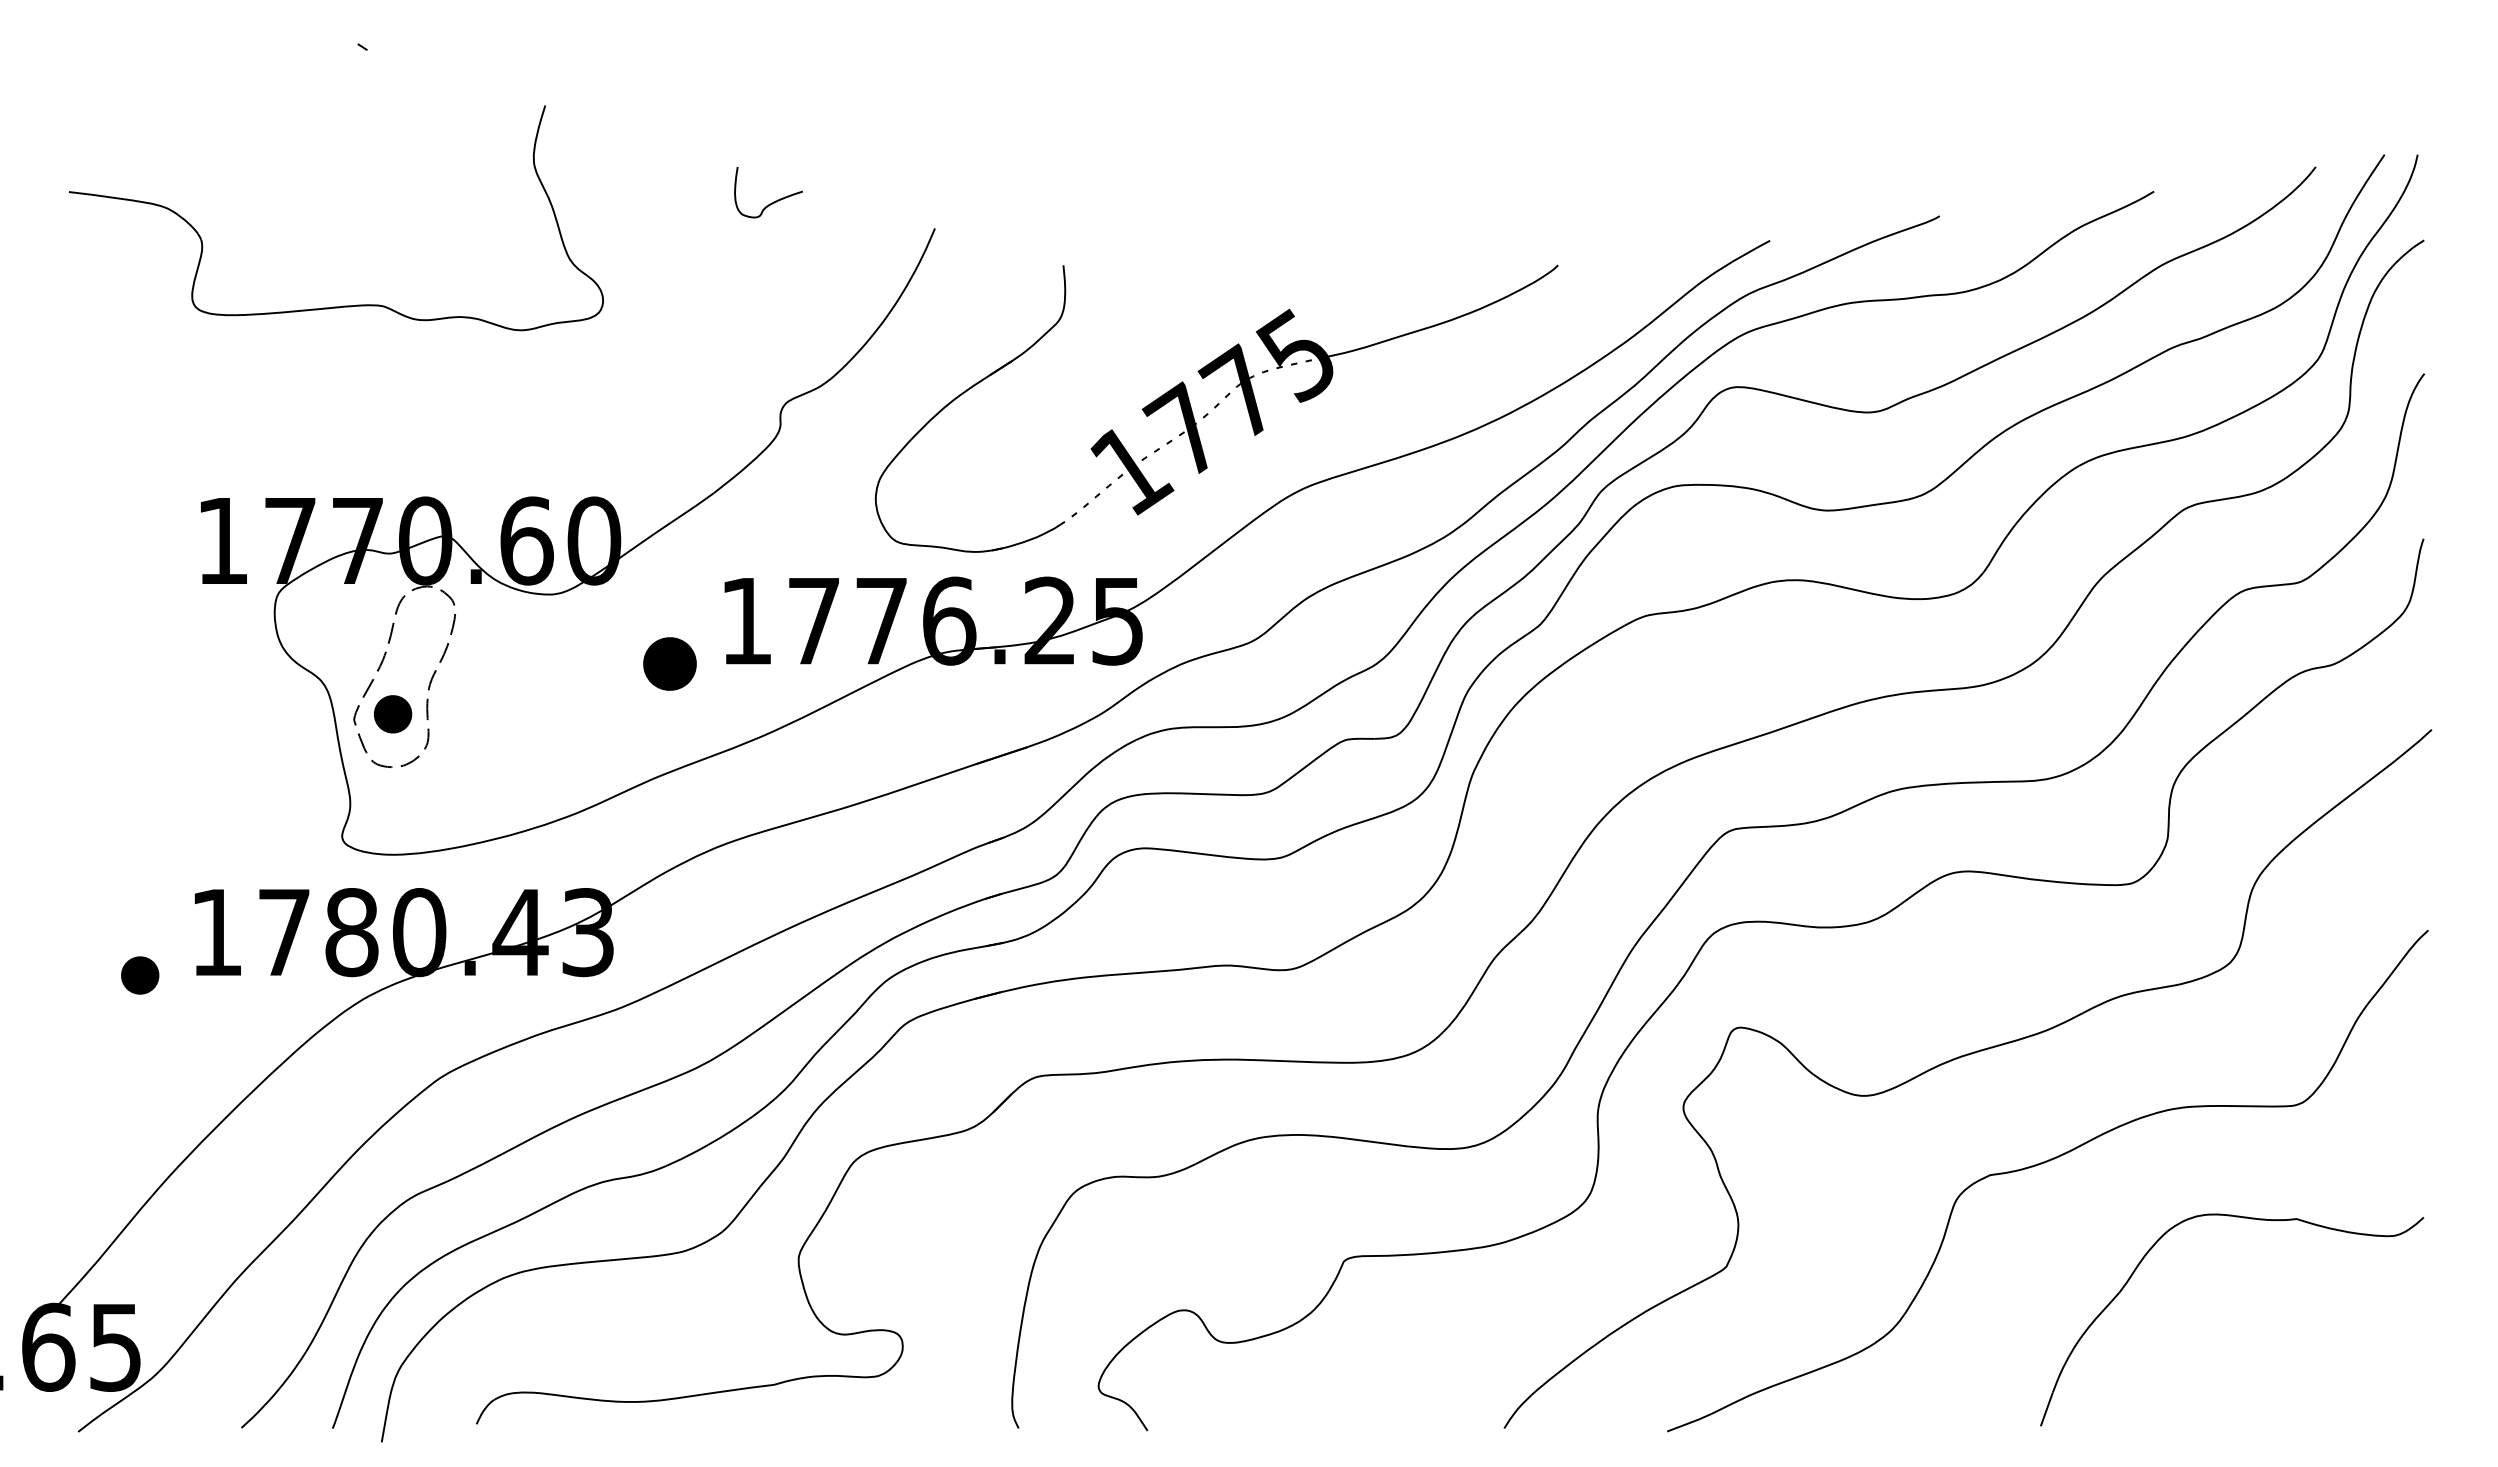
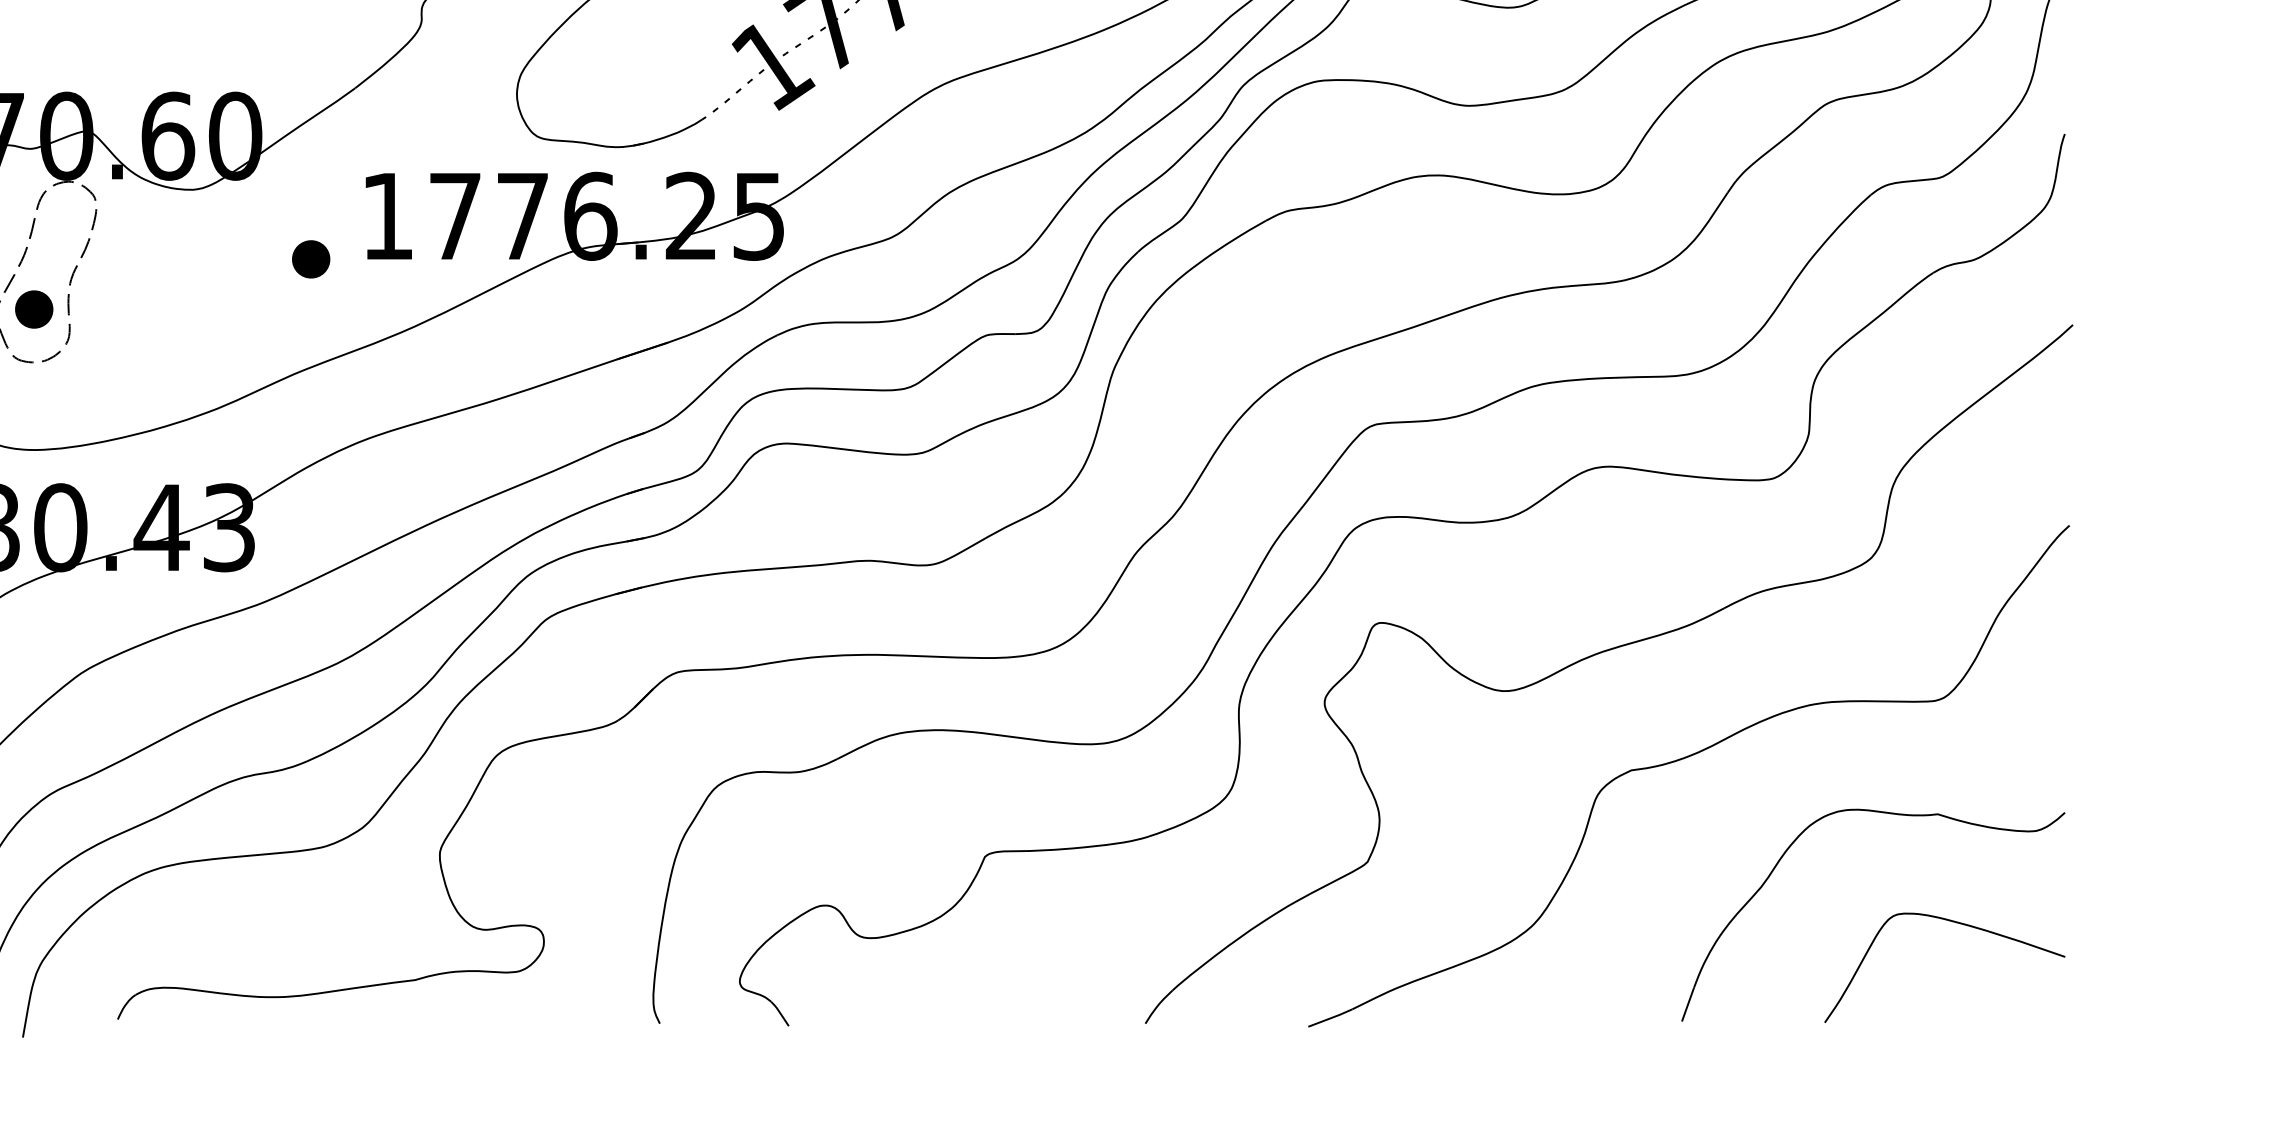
part: (669, 664) -> (310, 259), size x0.71
curve: (2316, 1328) -> (1957, 923), added

